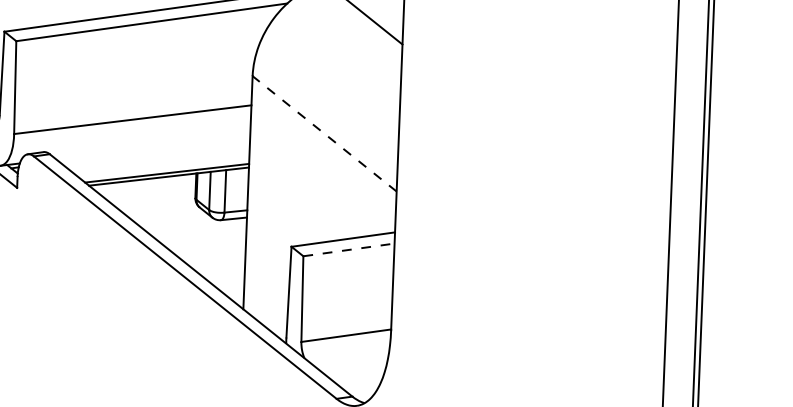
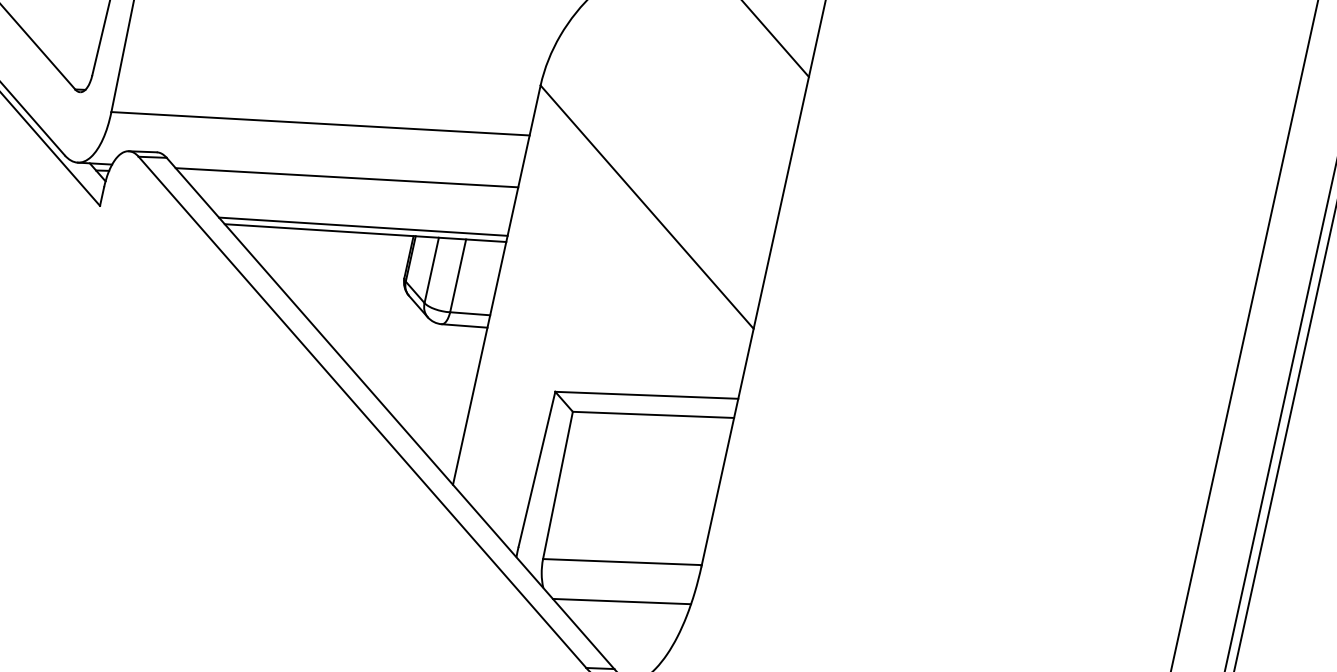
line: (324, 133) -> (646, 206), dashed -> solid
line: (152, 147) -> (345, 177), added
line: (349, 249) -> (654, 414), dashed -> solid
line: (349, 357) -> (621, 600), added

